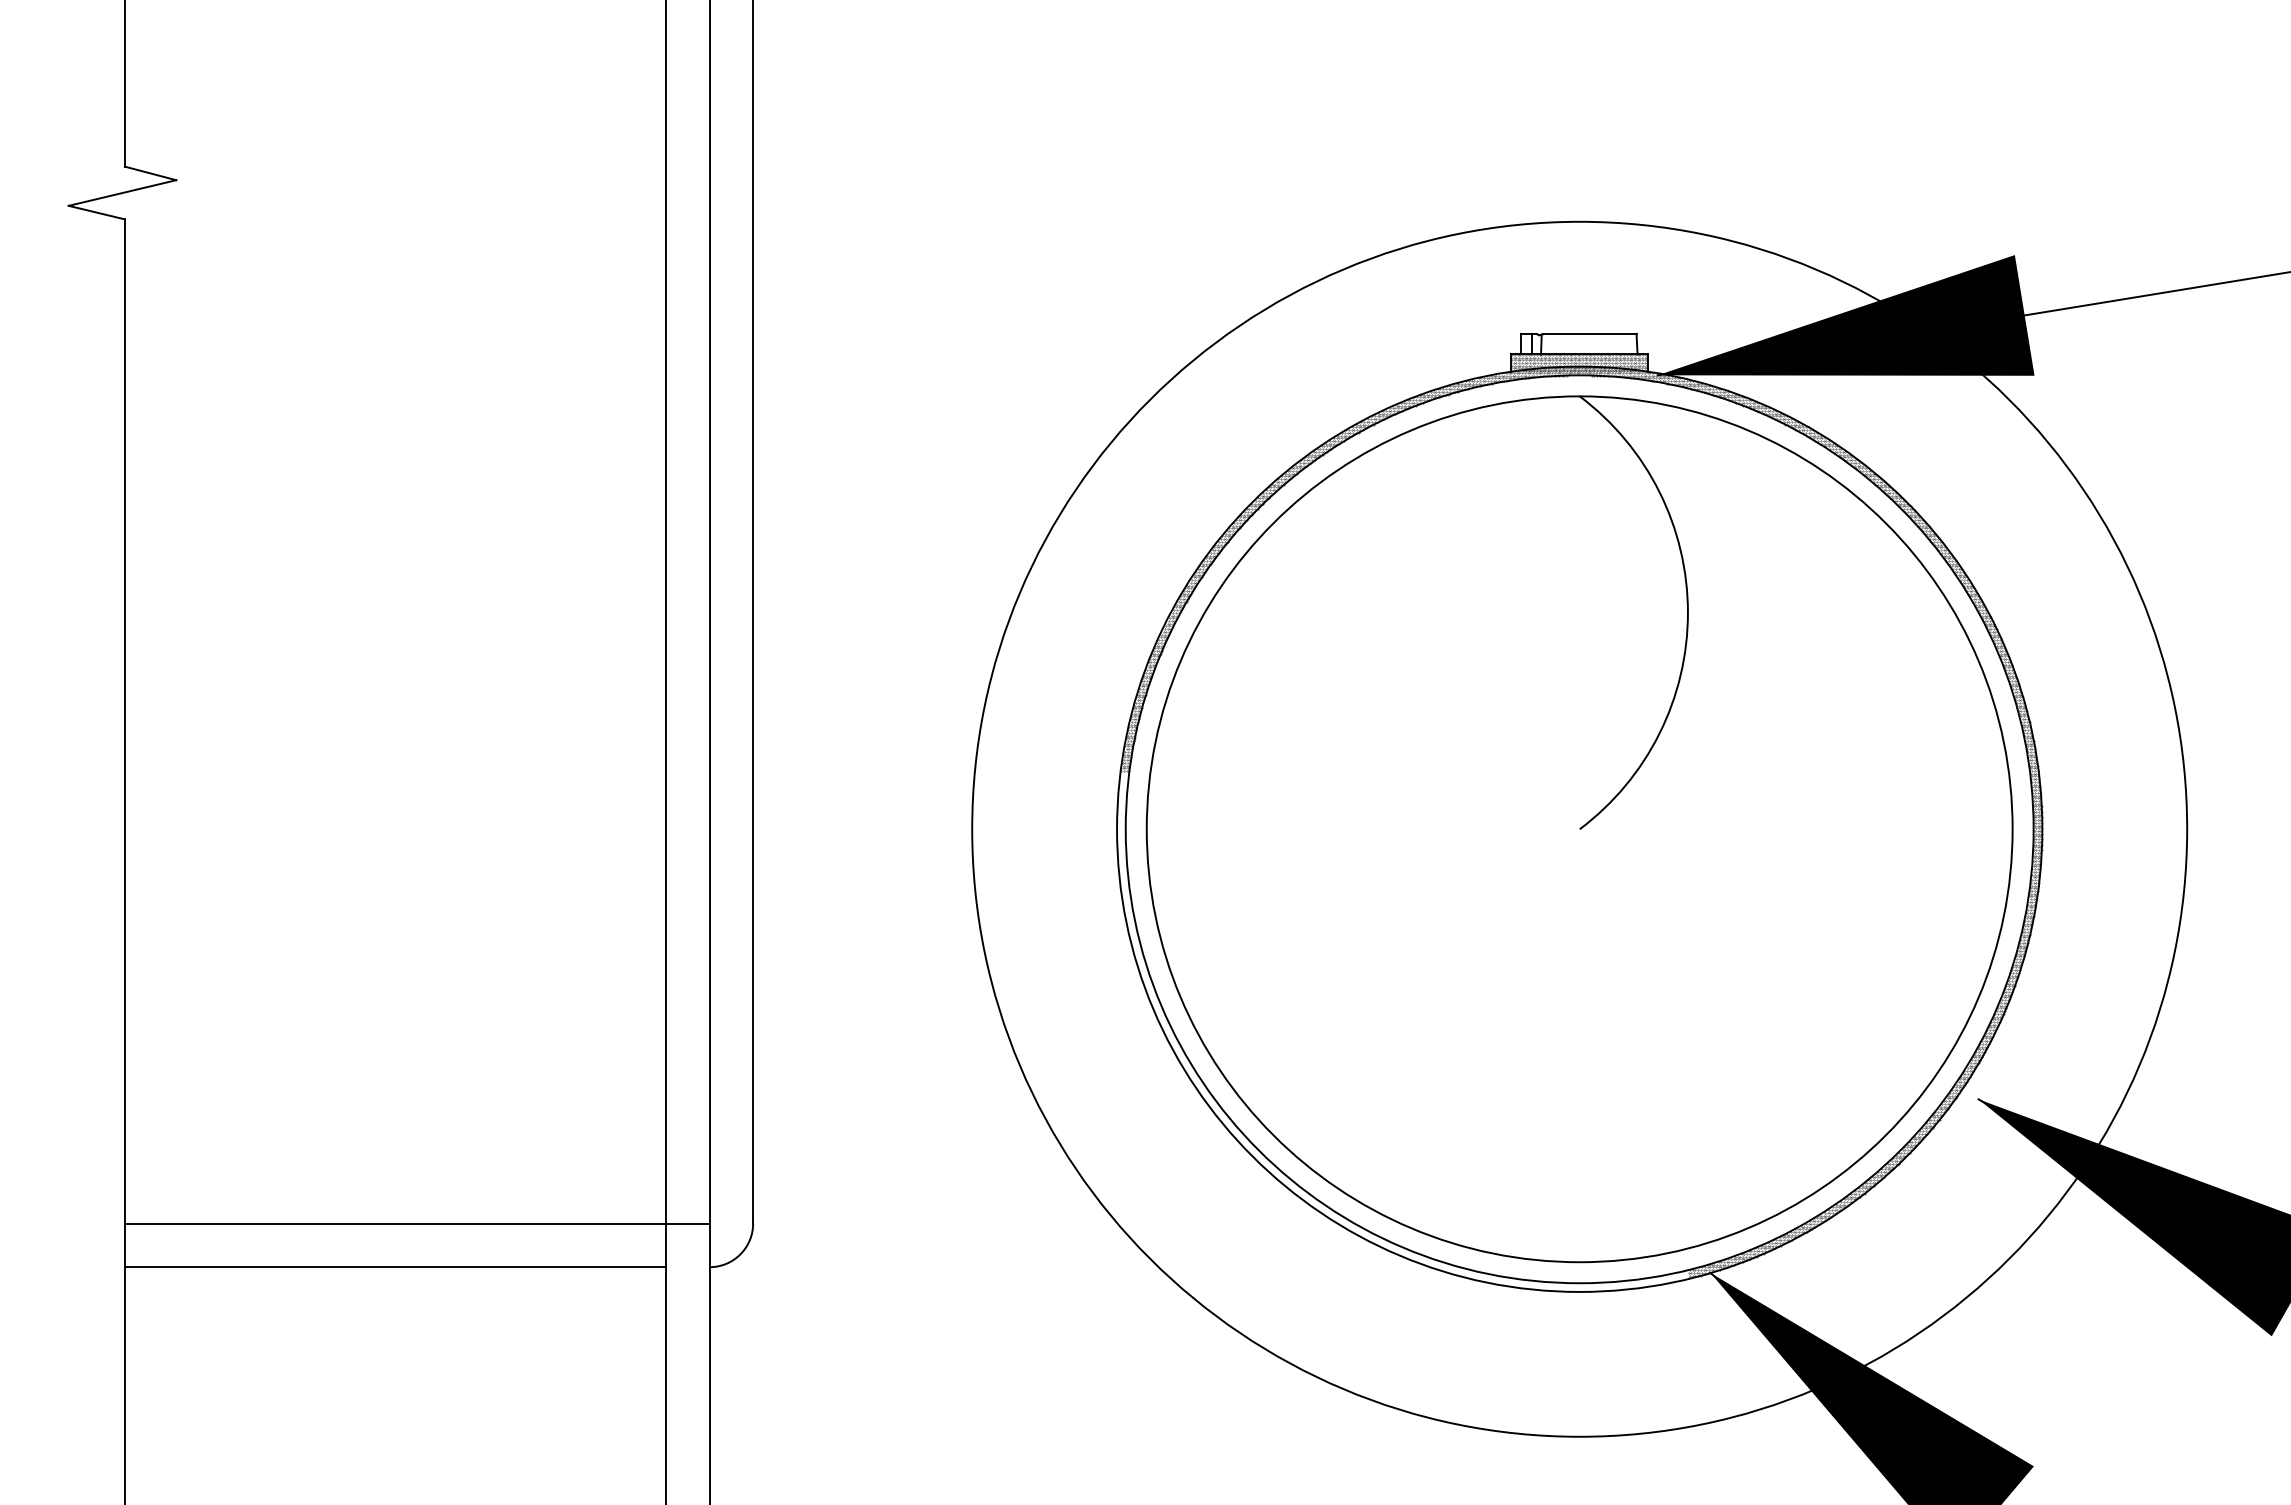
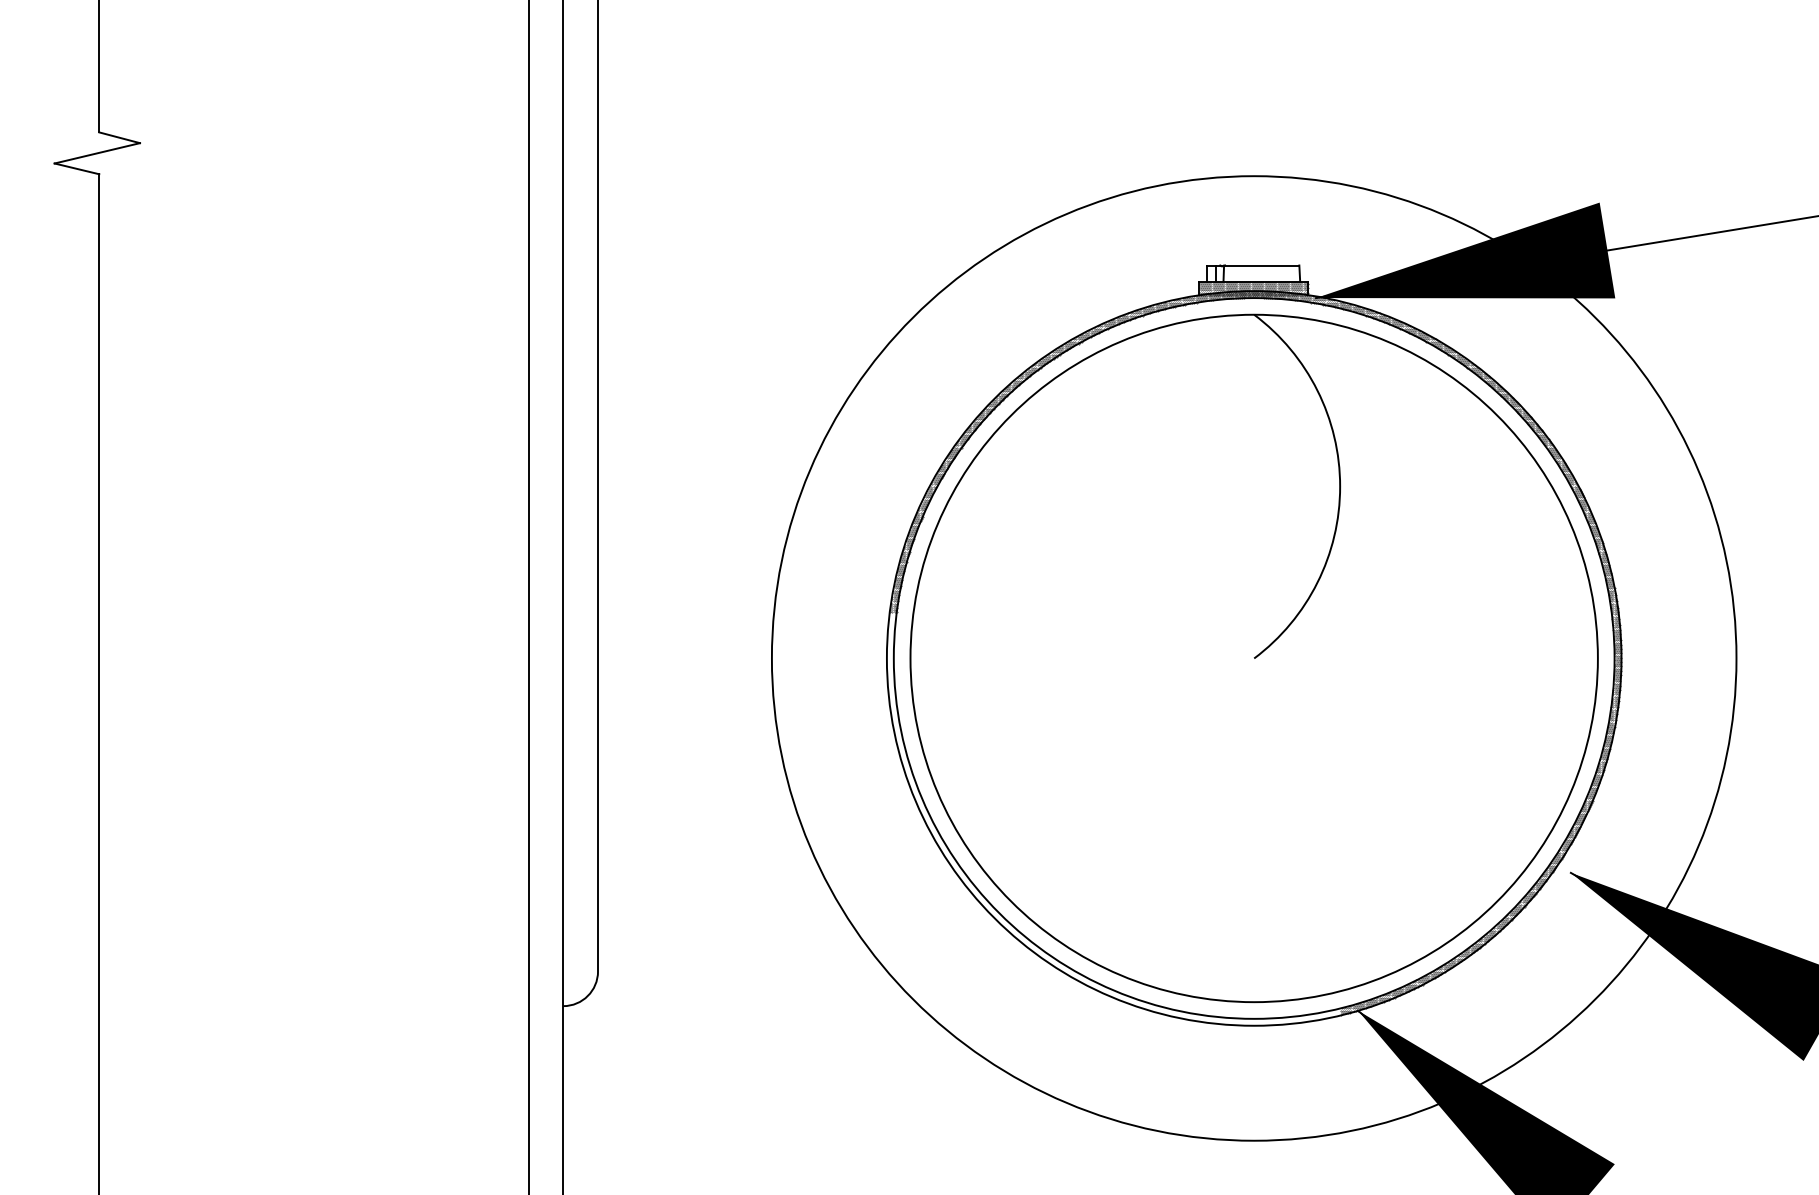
line: (416, 1223) -> (330, 971), removed
line: (394, 1267) -> (313, 1006), removed

